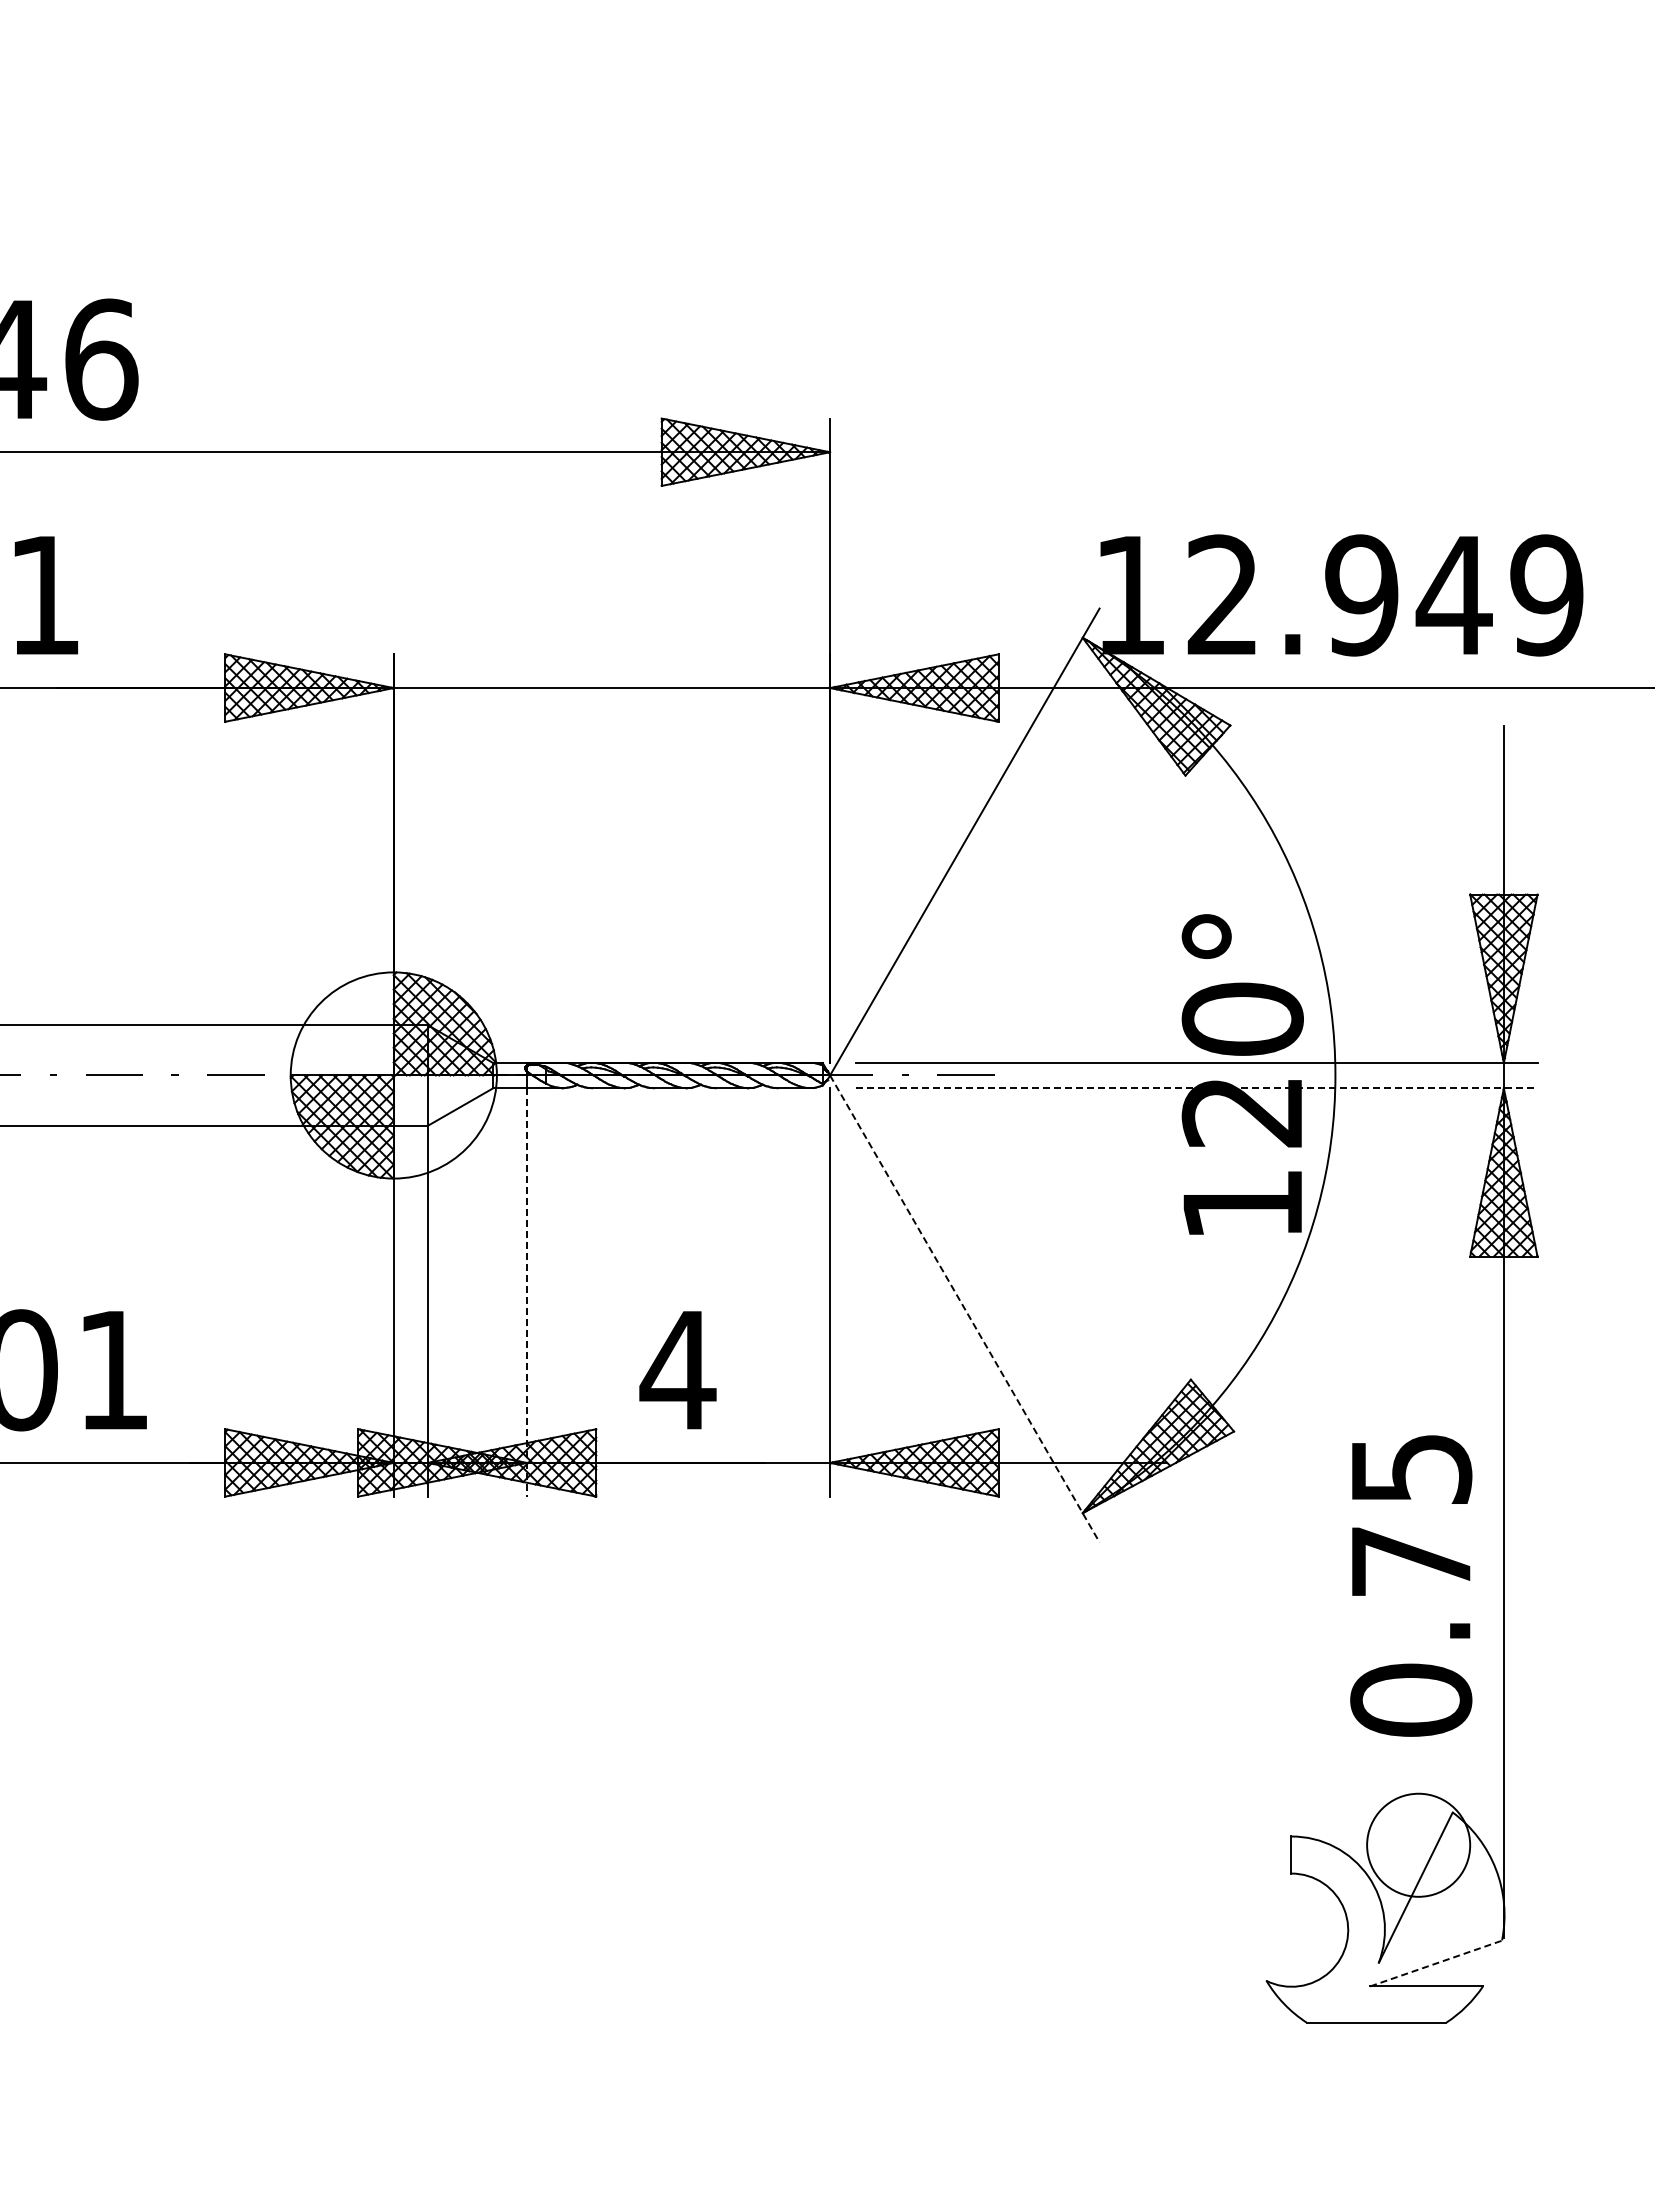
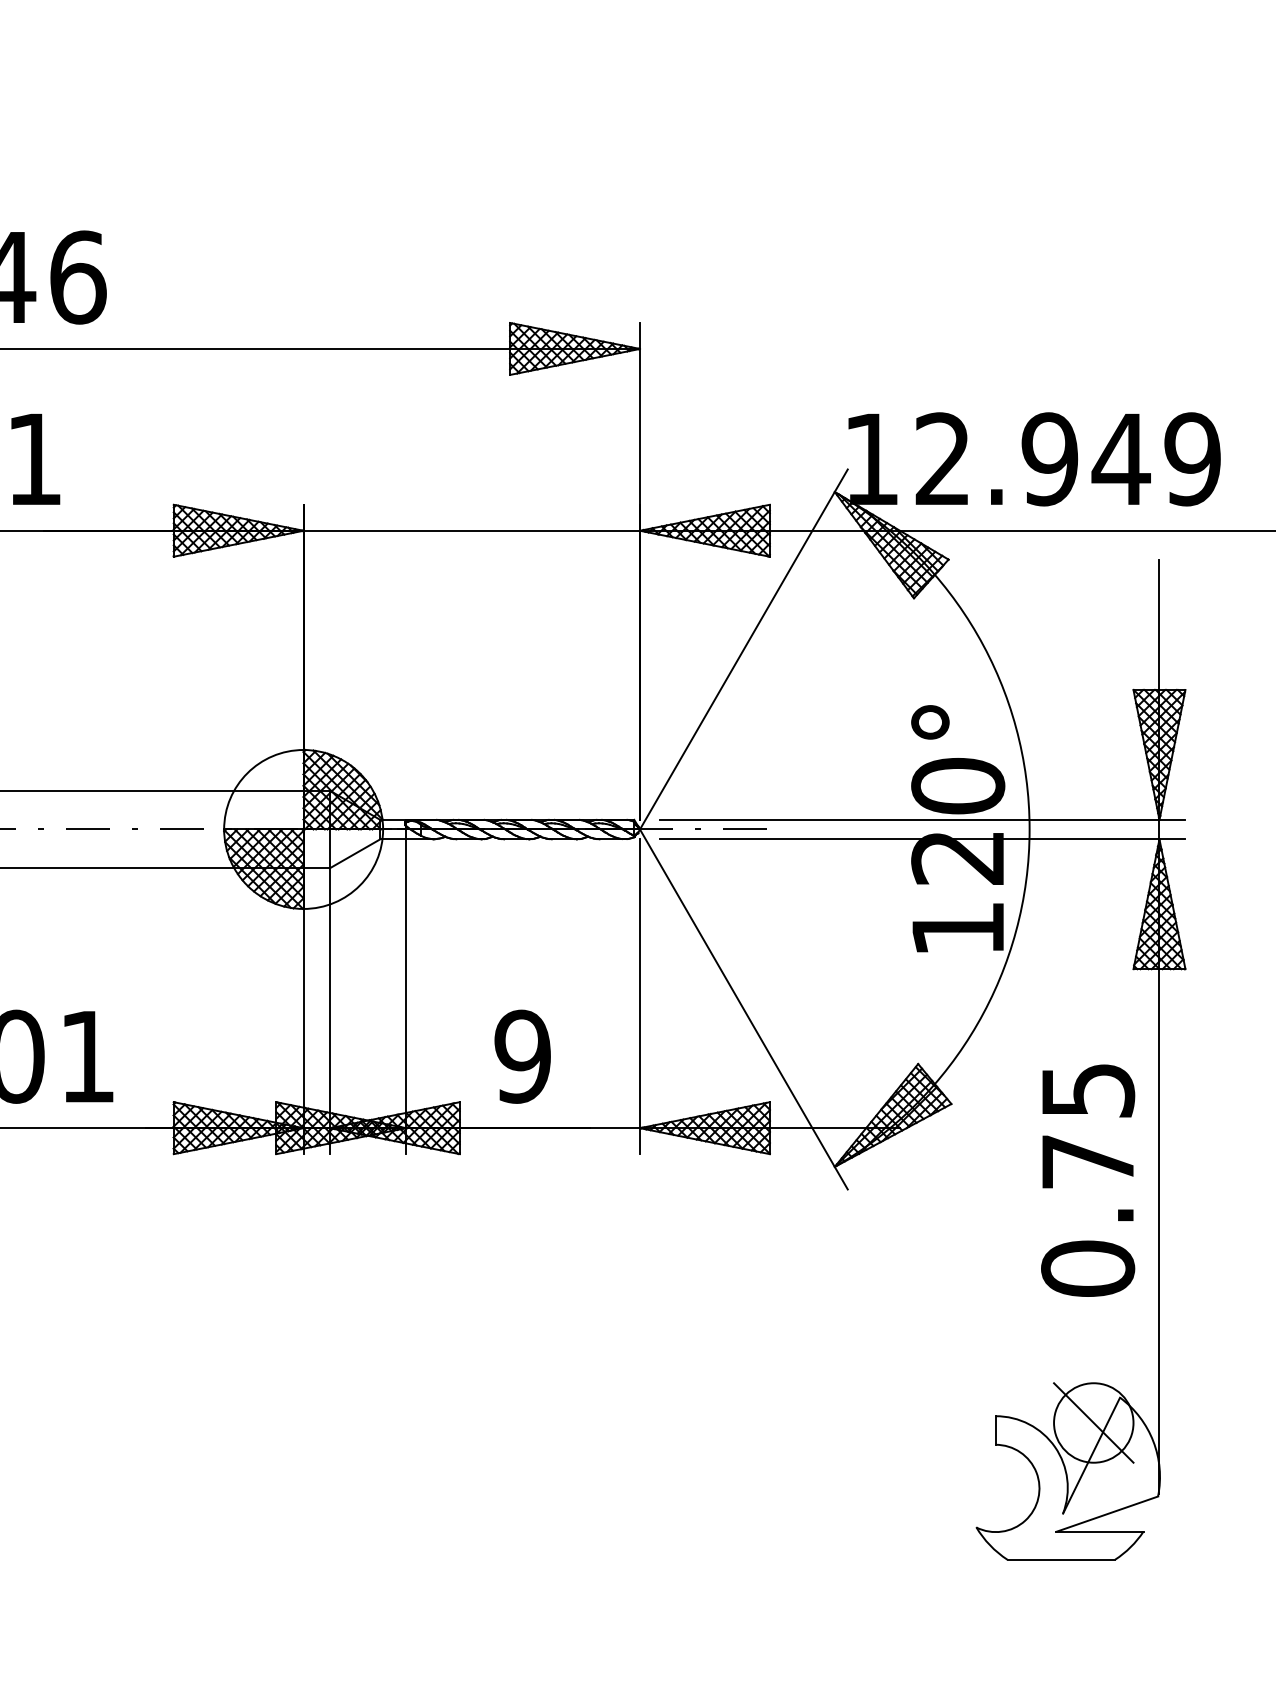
line: (1196, 1088) -> (922, 839), dashed -> solid
line: (526, 1292) -> (405, 996), dashed -> solid
line: (964, 1308) -> (743, 1009), dashed -> solid
text: (677, 1370) -> (522, 1056), 4 -> 9
text: (1411, 1585) -> (1088, 1180), moved
line: (1418, 1844) -> (1093, 1422), added
line: (1436, 1963) -> (1107, 1514), dashed -> solid

